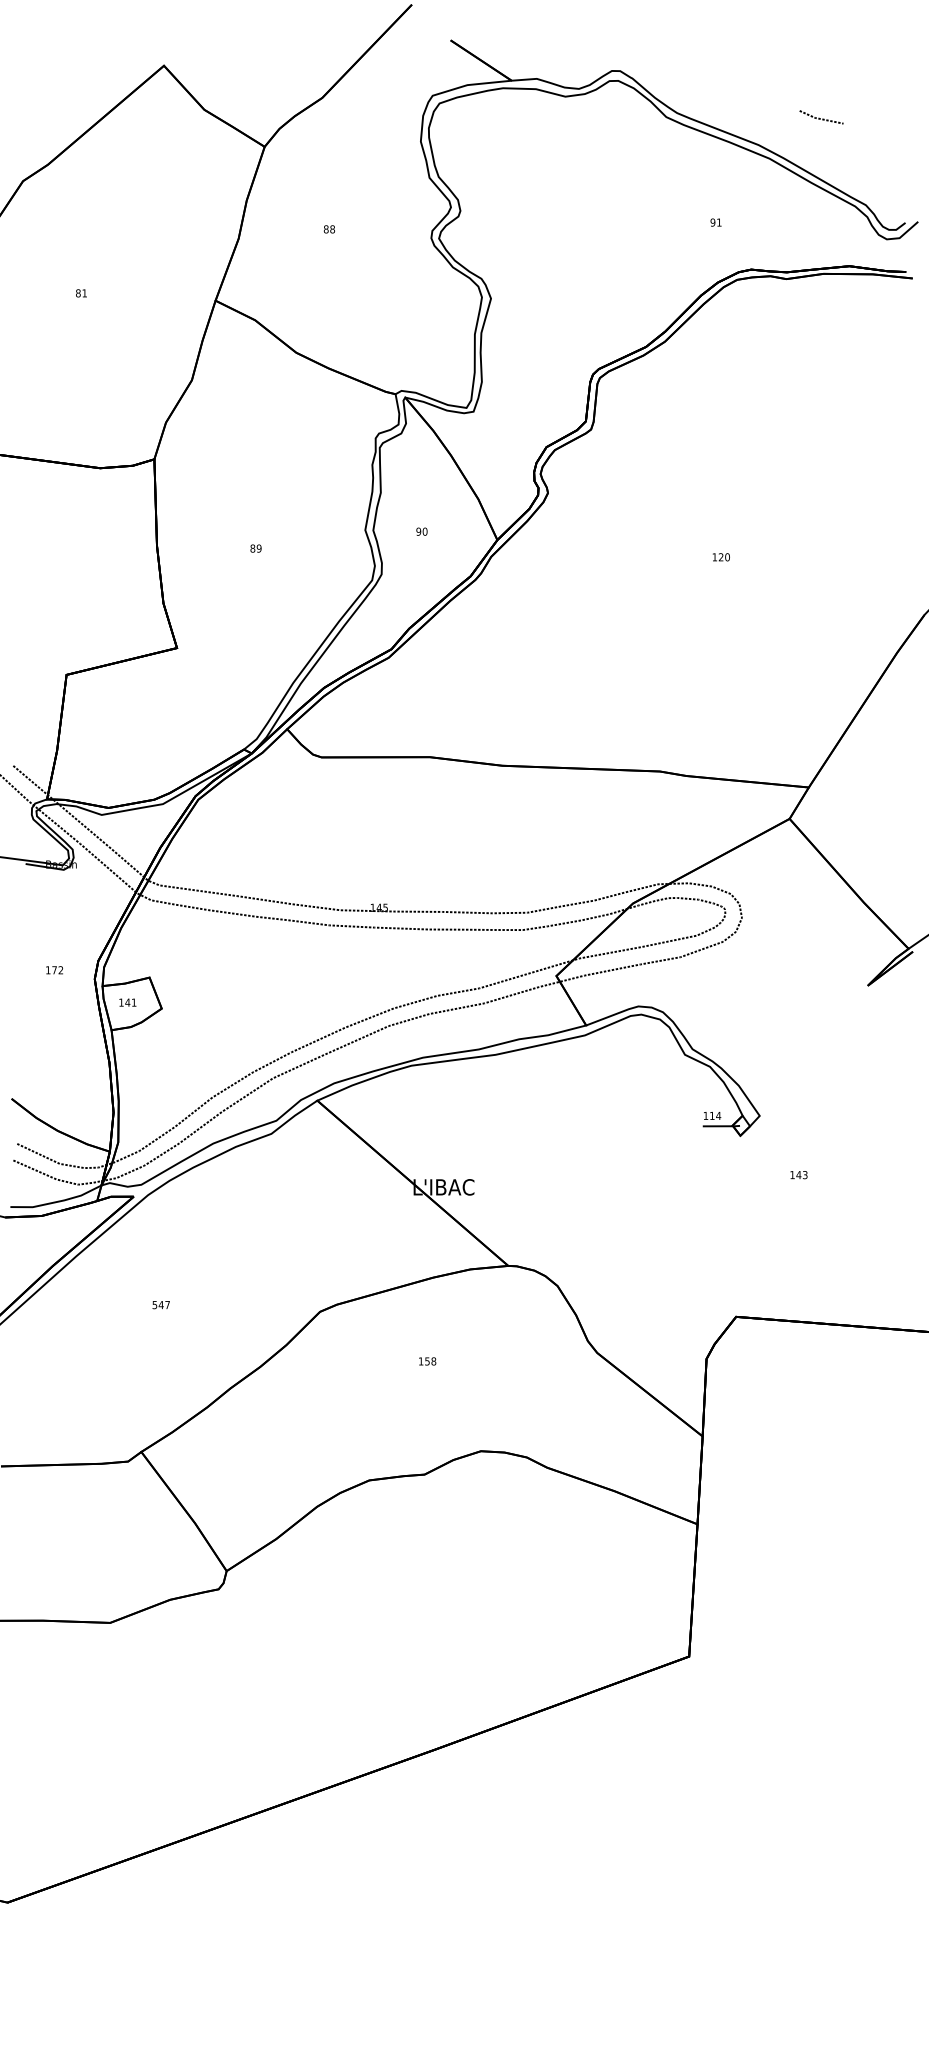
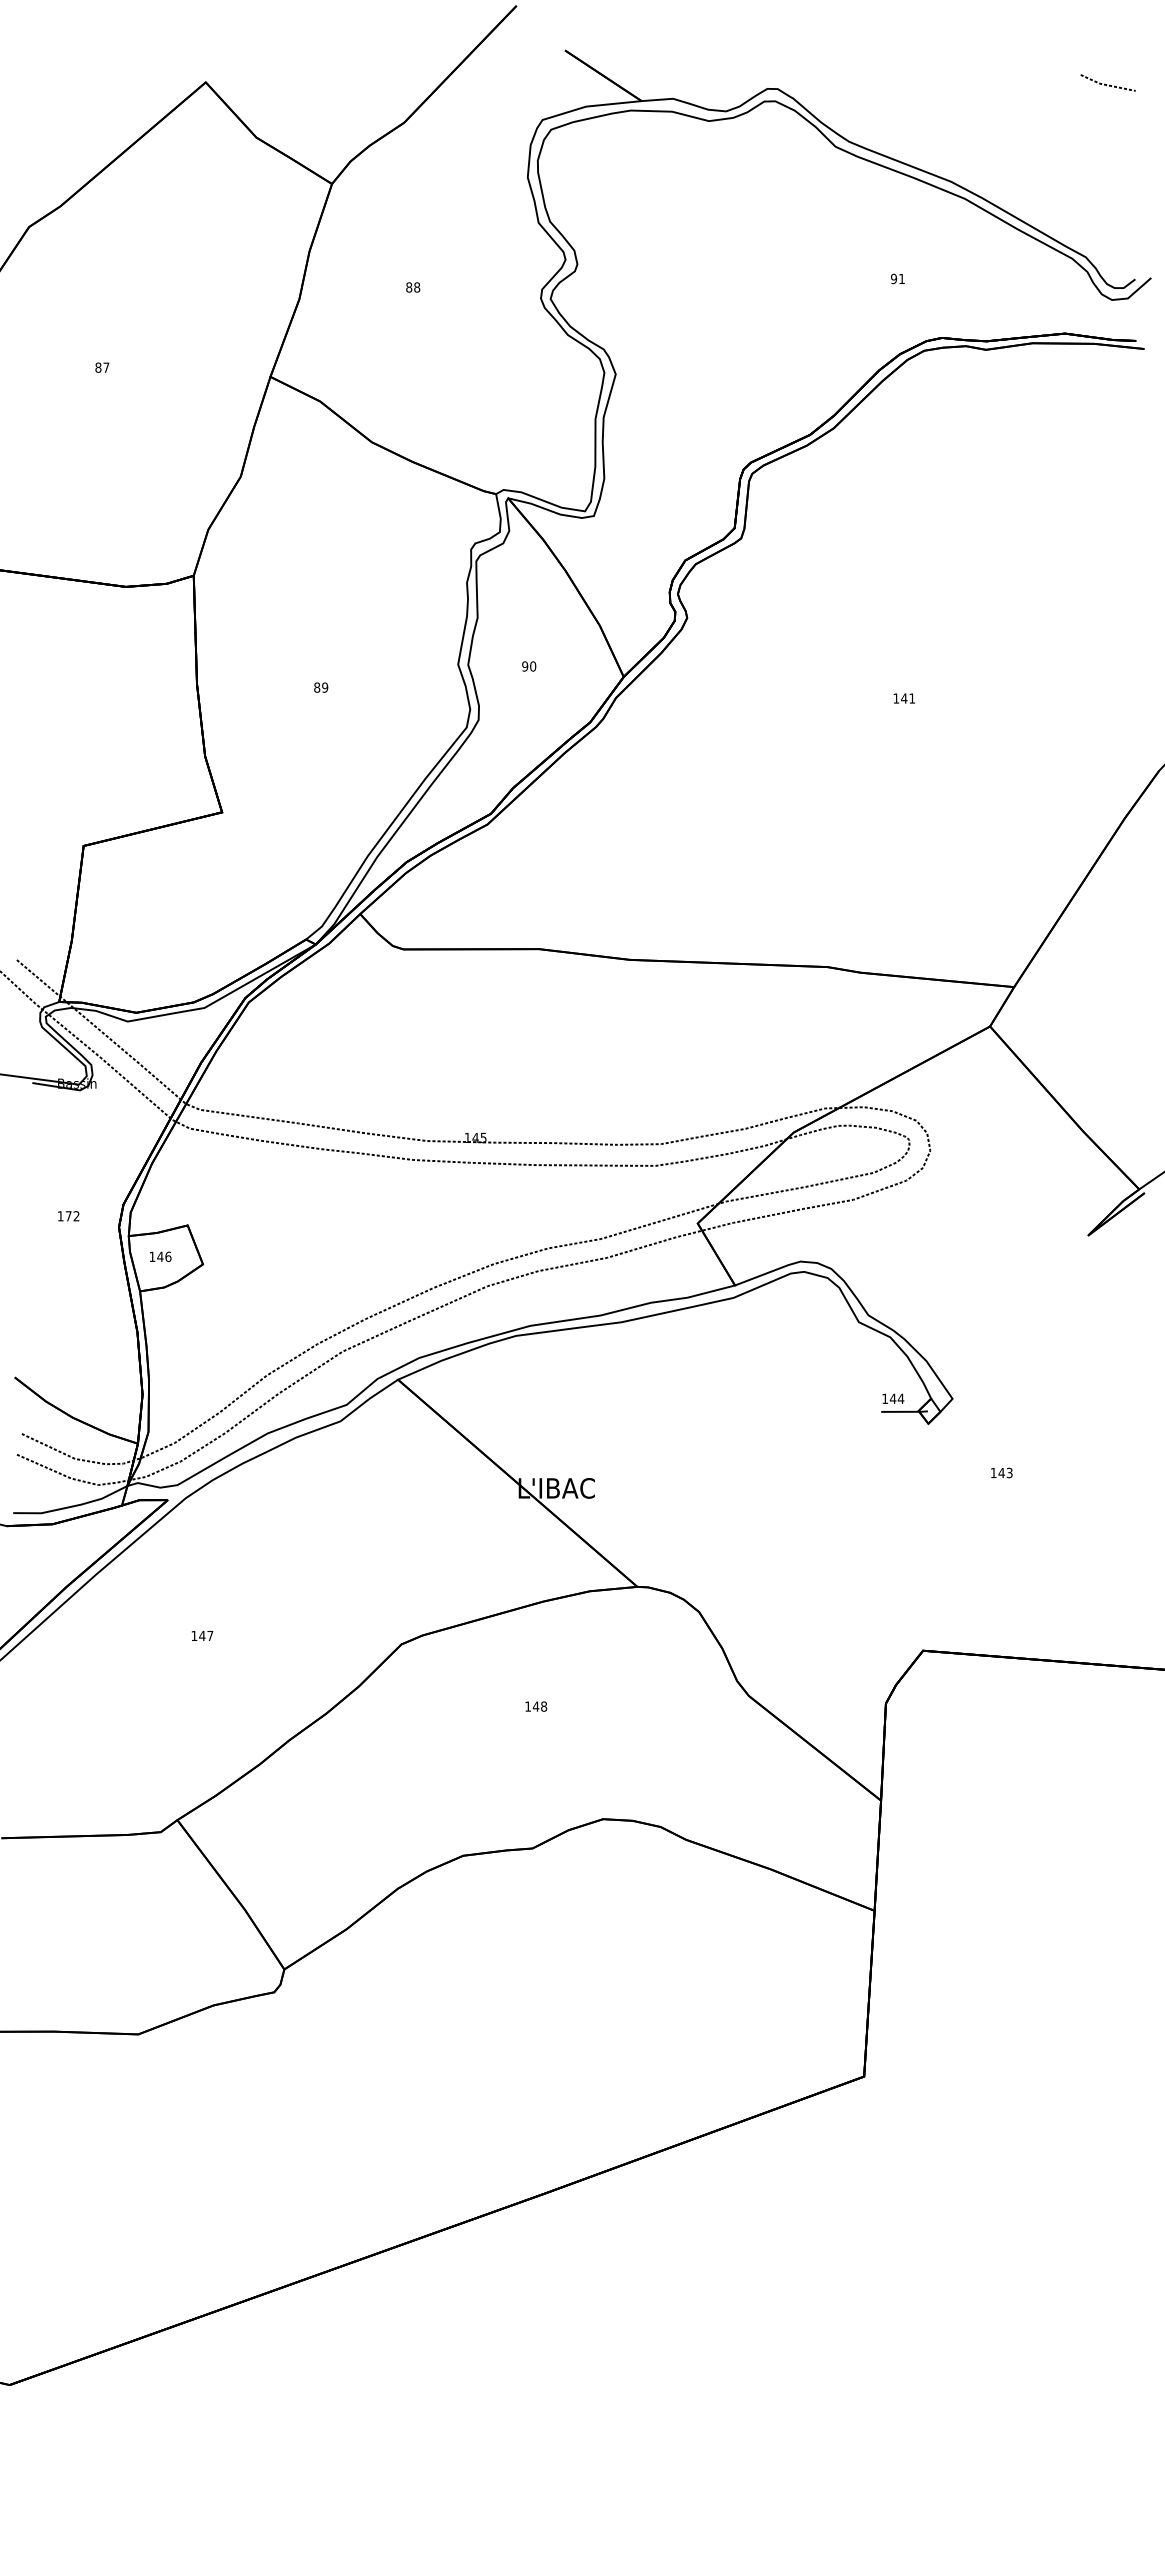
line: (821, 118) -> (1107, 84), moved
text: (84, 293) -> (106, 367), 81 -> 87
text: (724, 557) -> (908, 698), 120 -> 141
text: (134, 1002) -> (168, 1256), 141 -> 146
text: (711, 1115) -> (892, 1398), 114 -> 144
text: (154, 1305) -> (194, 1636), 547 -> 147
text: (427, 1361) -> (535, 1706), 158 -> 148

